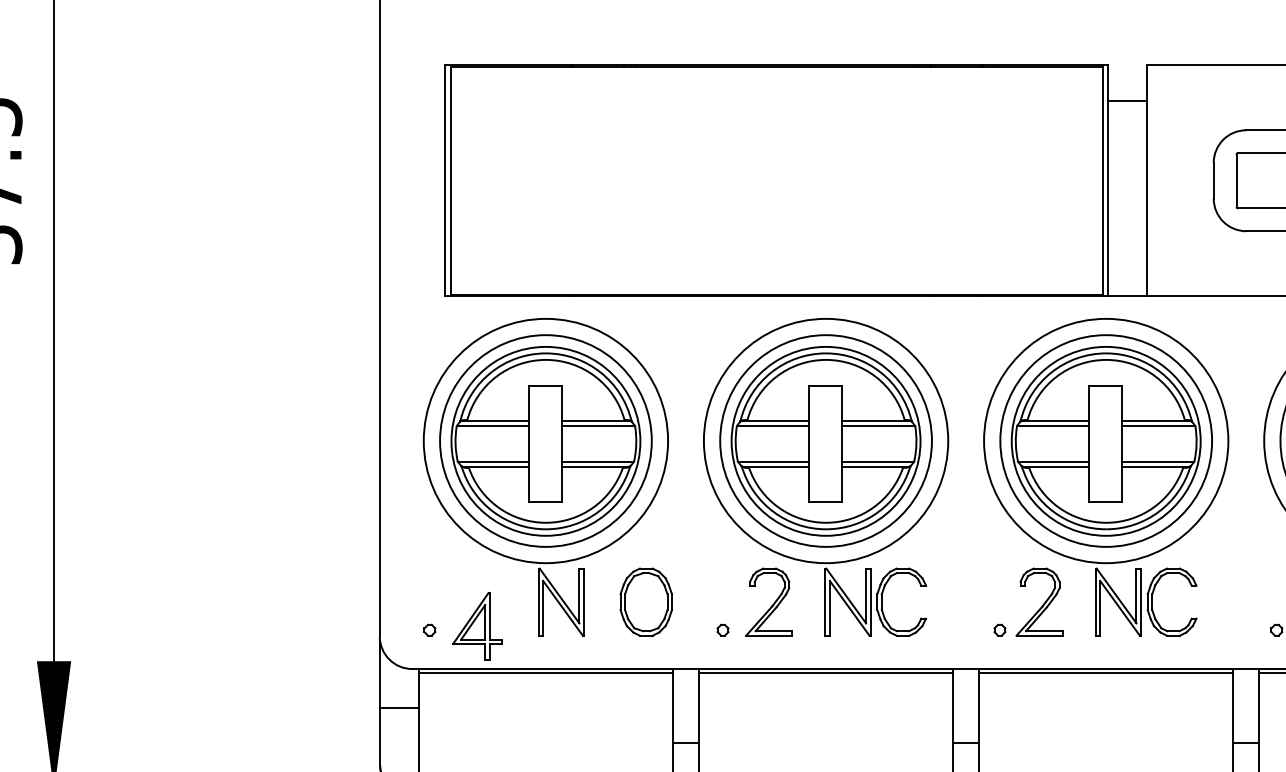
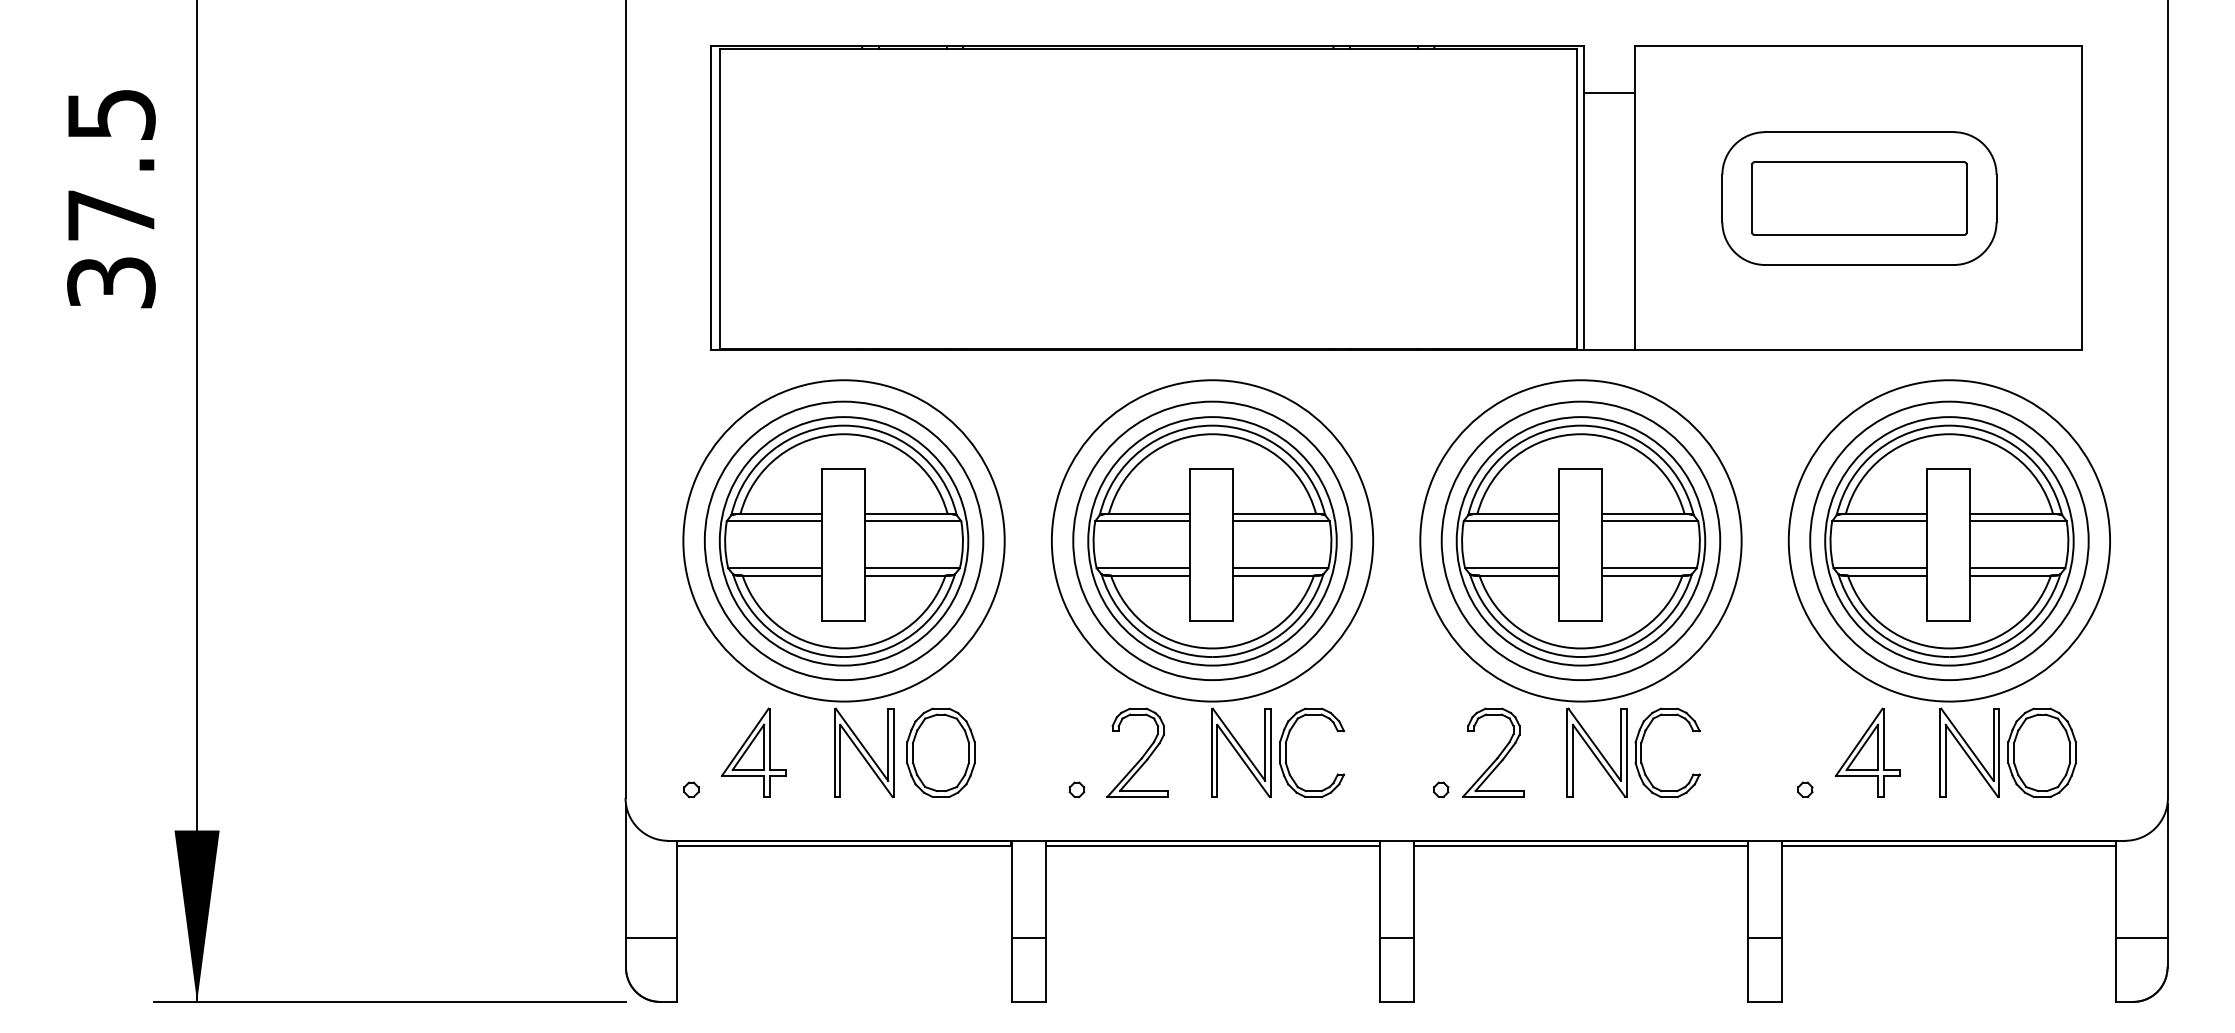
part: (645, 601) -> (940, 752), moved
part: (477, 626) -> (753, 752), moved
line: (399, 708) -> (651, 937), moved

